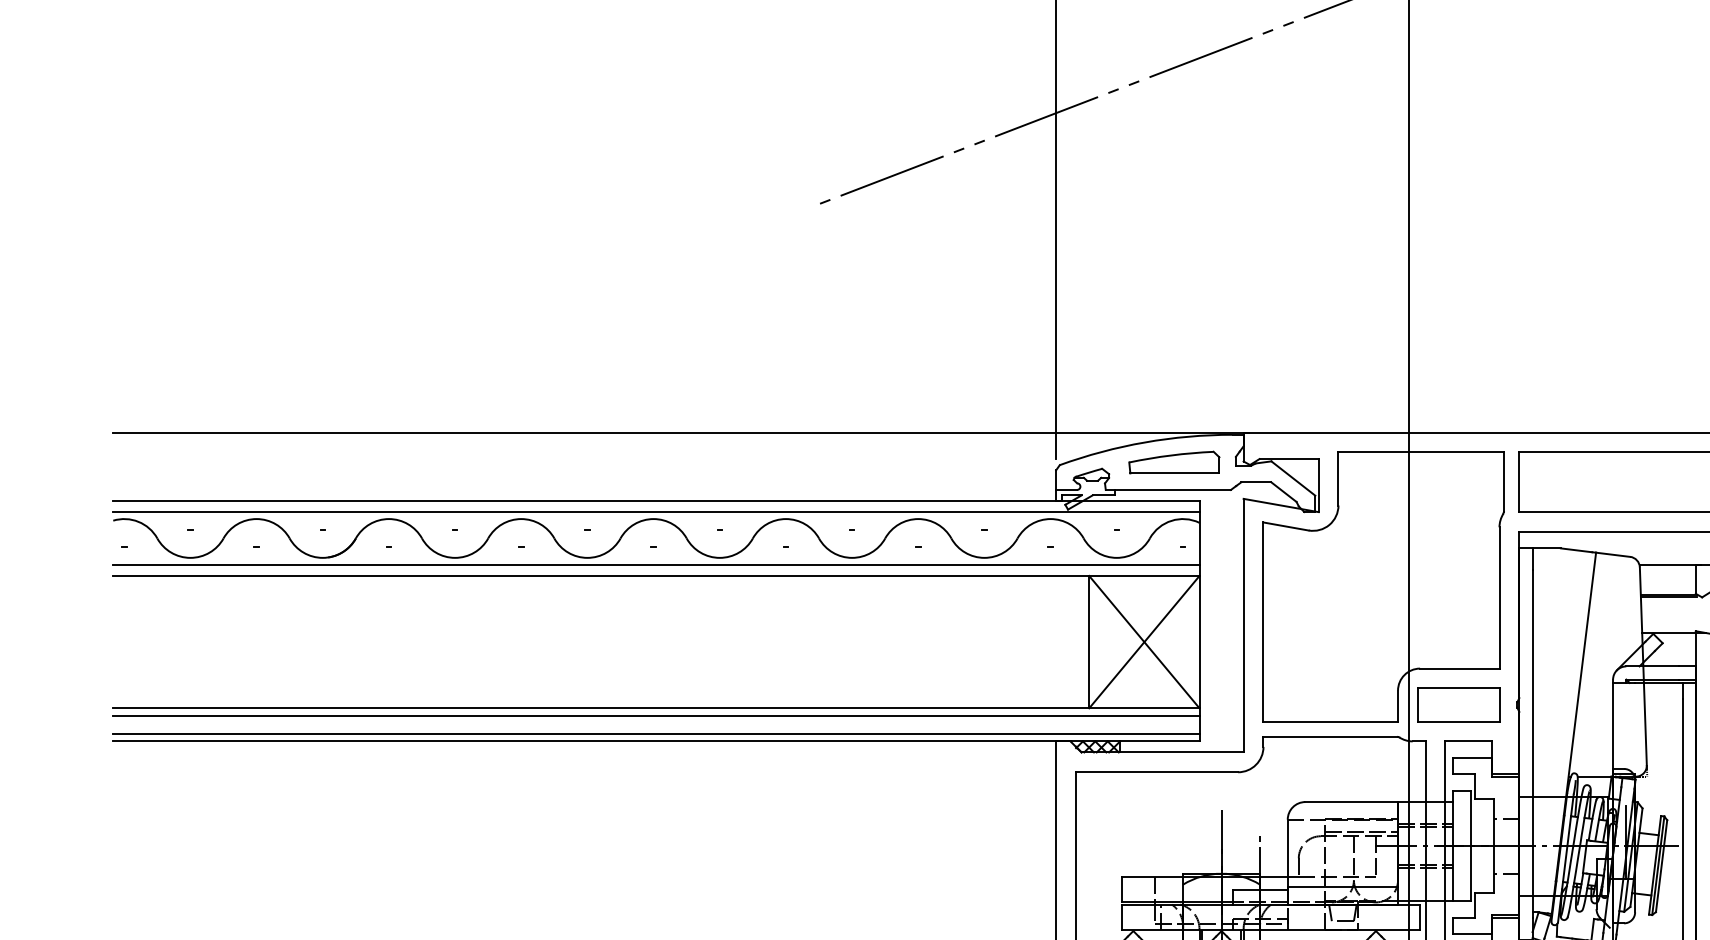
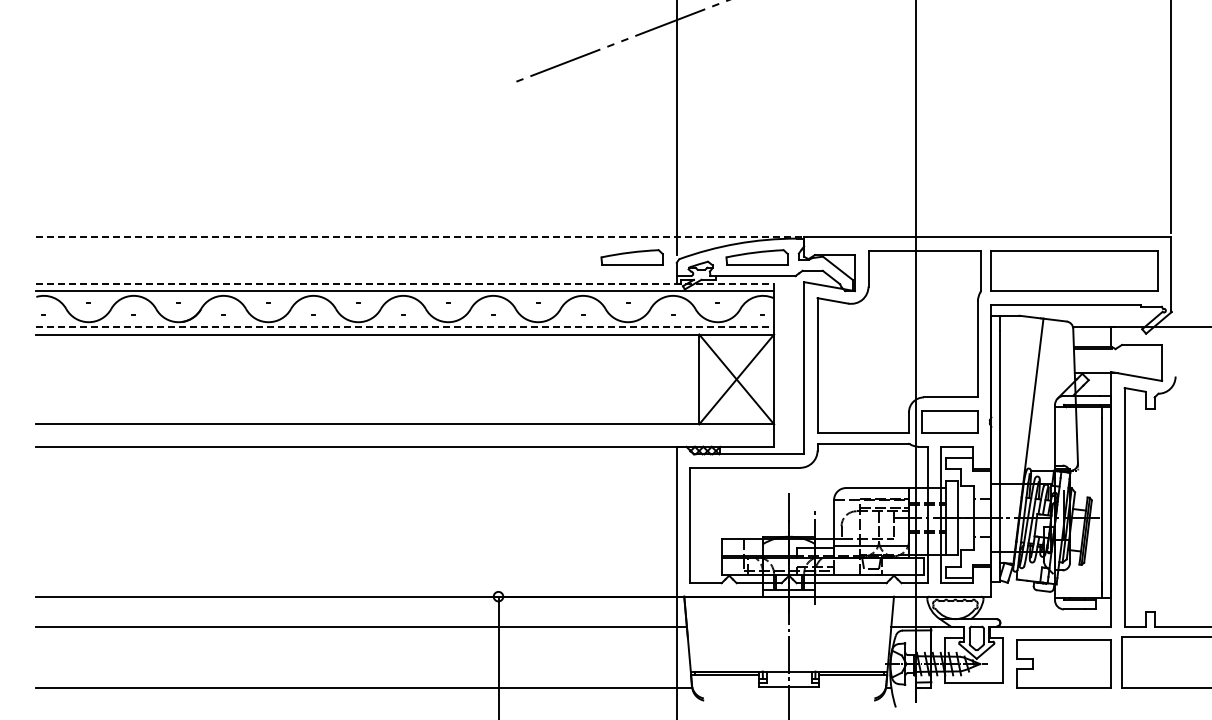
line: (681, 433) -> (422, 237), solid -> dashed
part: (989, 462) -> (631, 257), added
line: (656, 500) -> (405, 283), solid -> dashed
line: (656, 565) -> (405, 327), solid -> dashed
line: (656, 715) -> (405, 429), removed
line: (656, 733) -> (405, 441), removed

